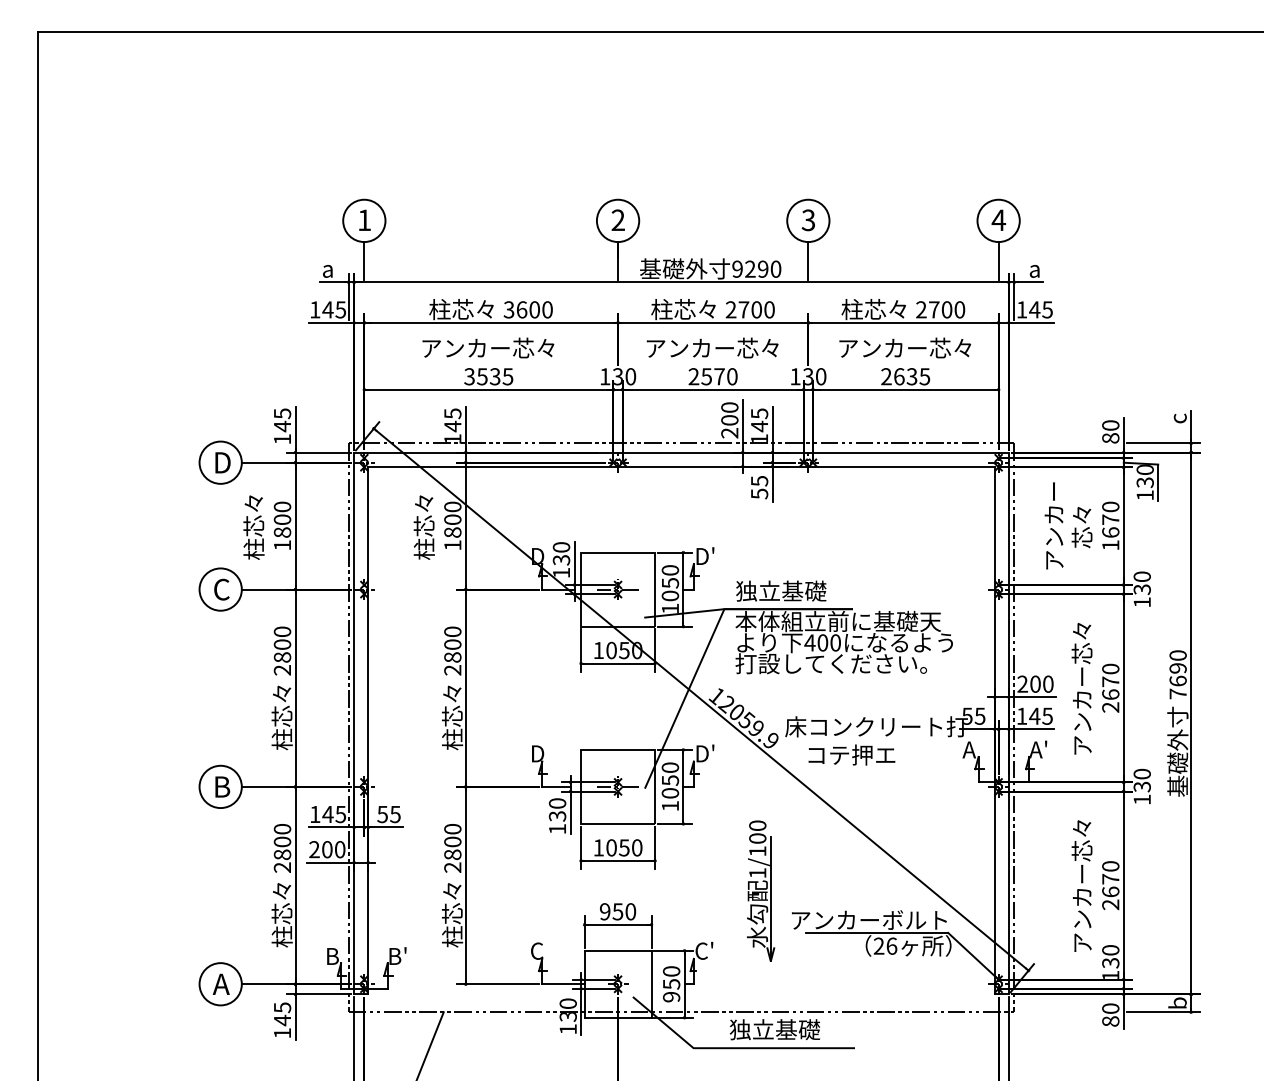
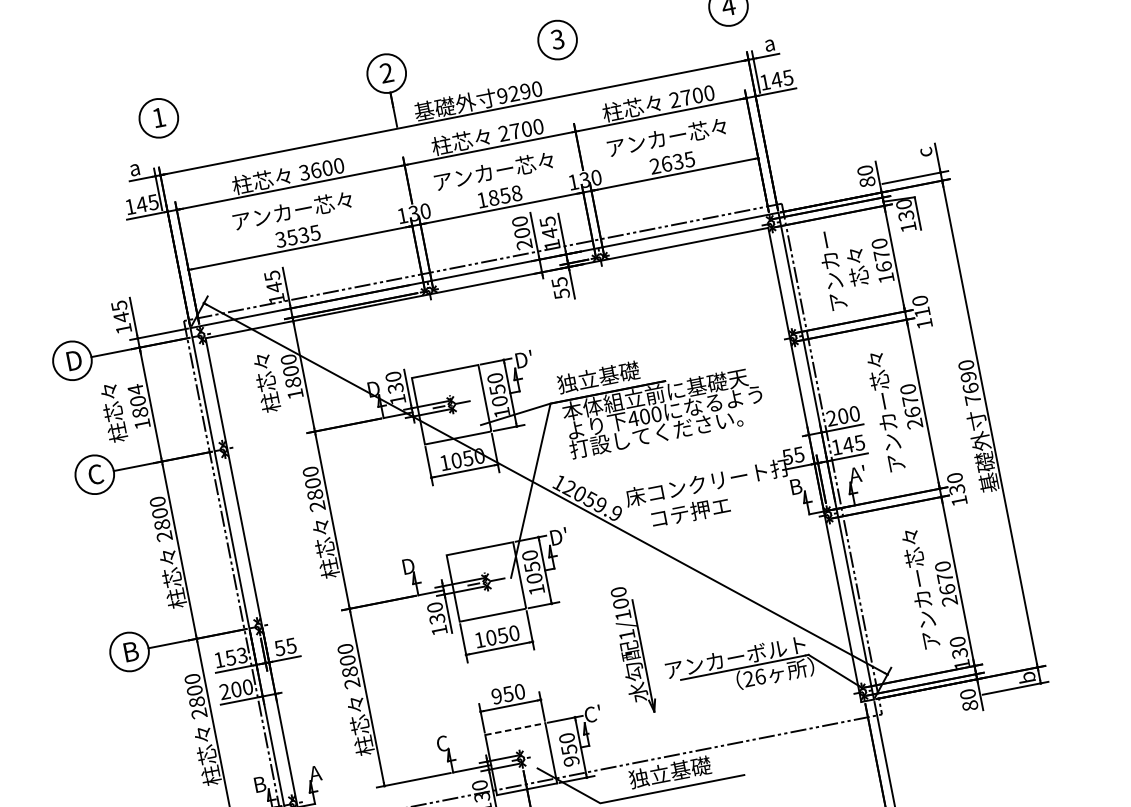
line: (364, 261) -> (166, 154), removed
line: (808, 261) -> (564, 76), removed
line: (998, 261) -> (735, 43), removed
text: (712, 376) -> (498, 196), 2570 -> 1858
text: (282, 506) -> (135, 389), 1800 -> 1804
text: (1141, 589) -> (921, 312), 130 -> 110
text: (969, 749) -> (795, 486), A -> B
text: (334, 814) -> (236, 656), 145 -> 153
line: (618, 950) -> (515, 728), solid -> dashed
text: (397, 955) -> (318, 772), B' -> A

